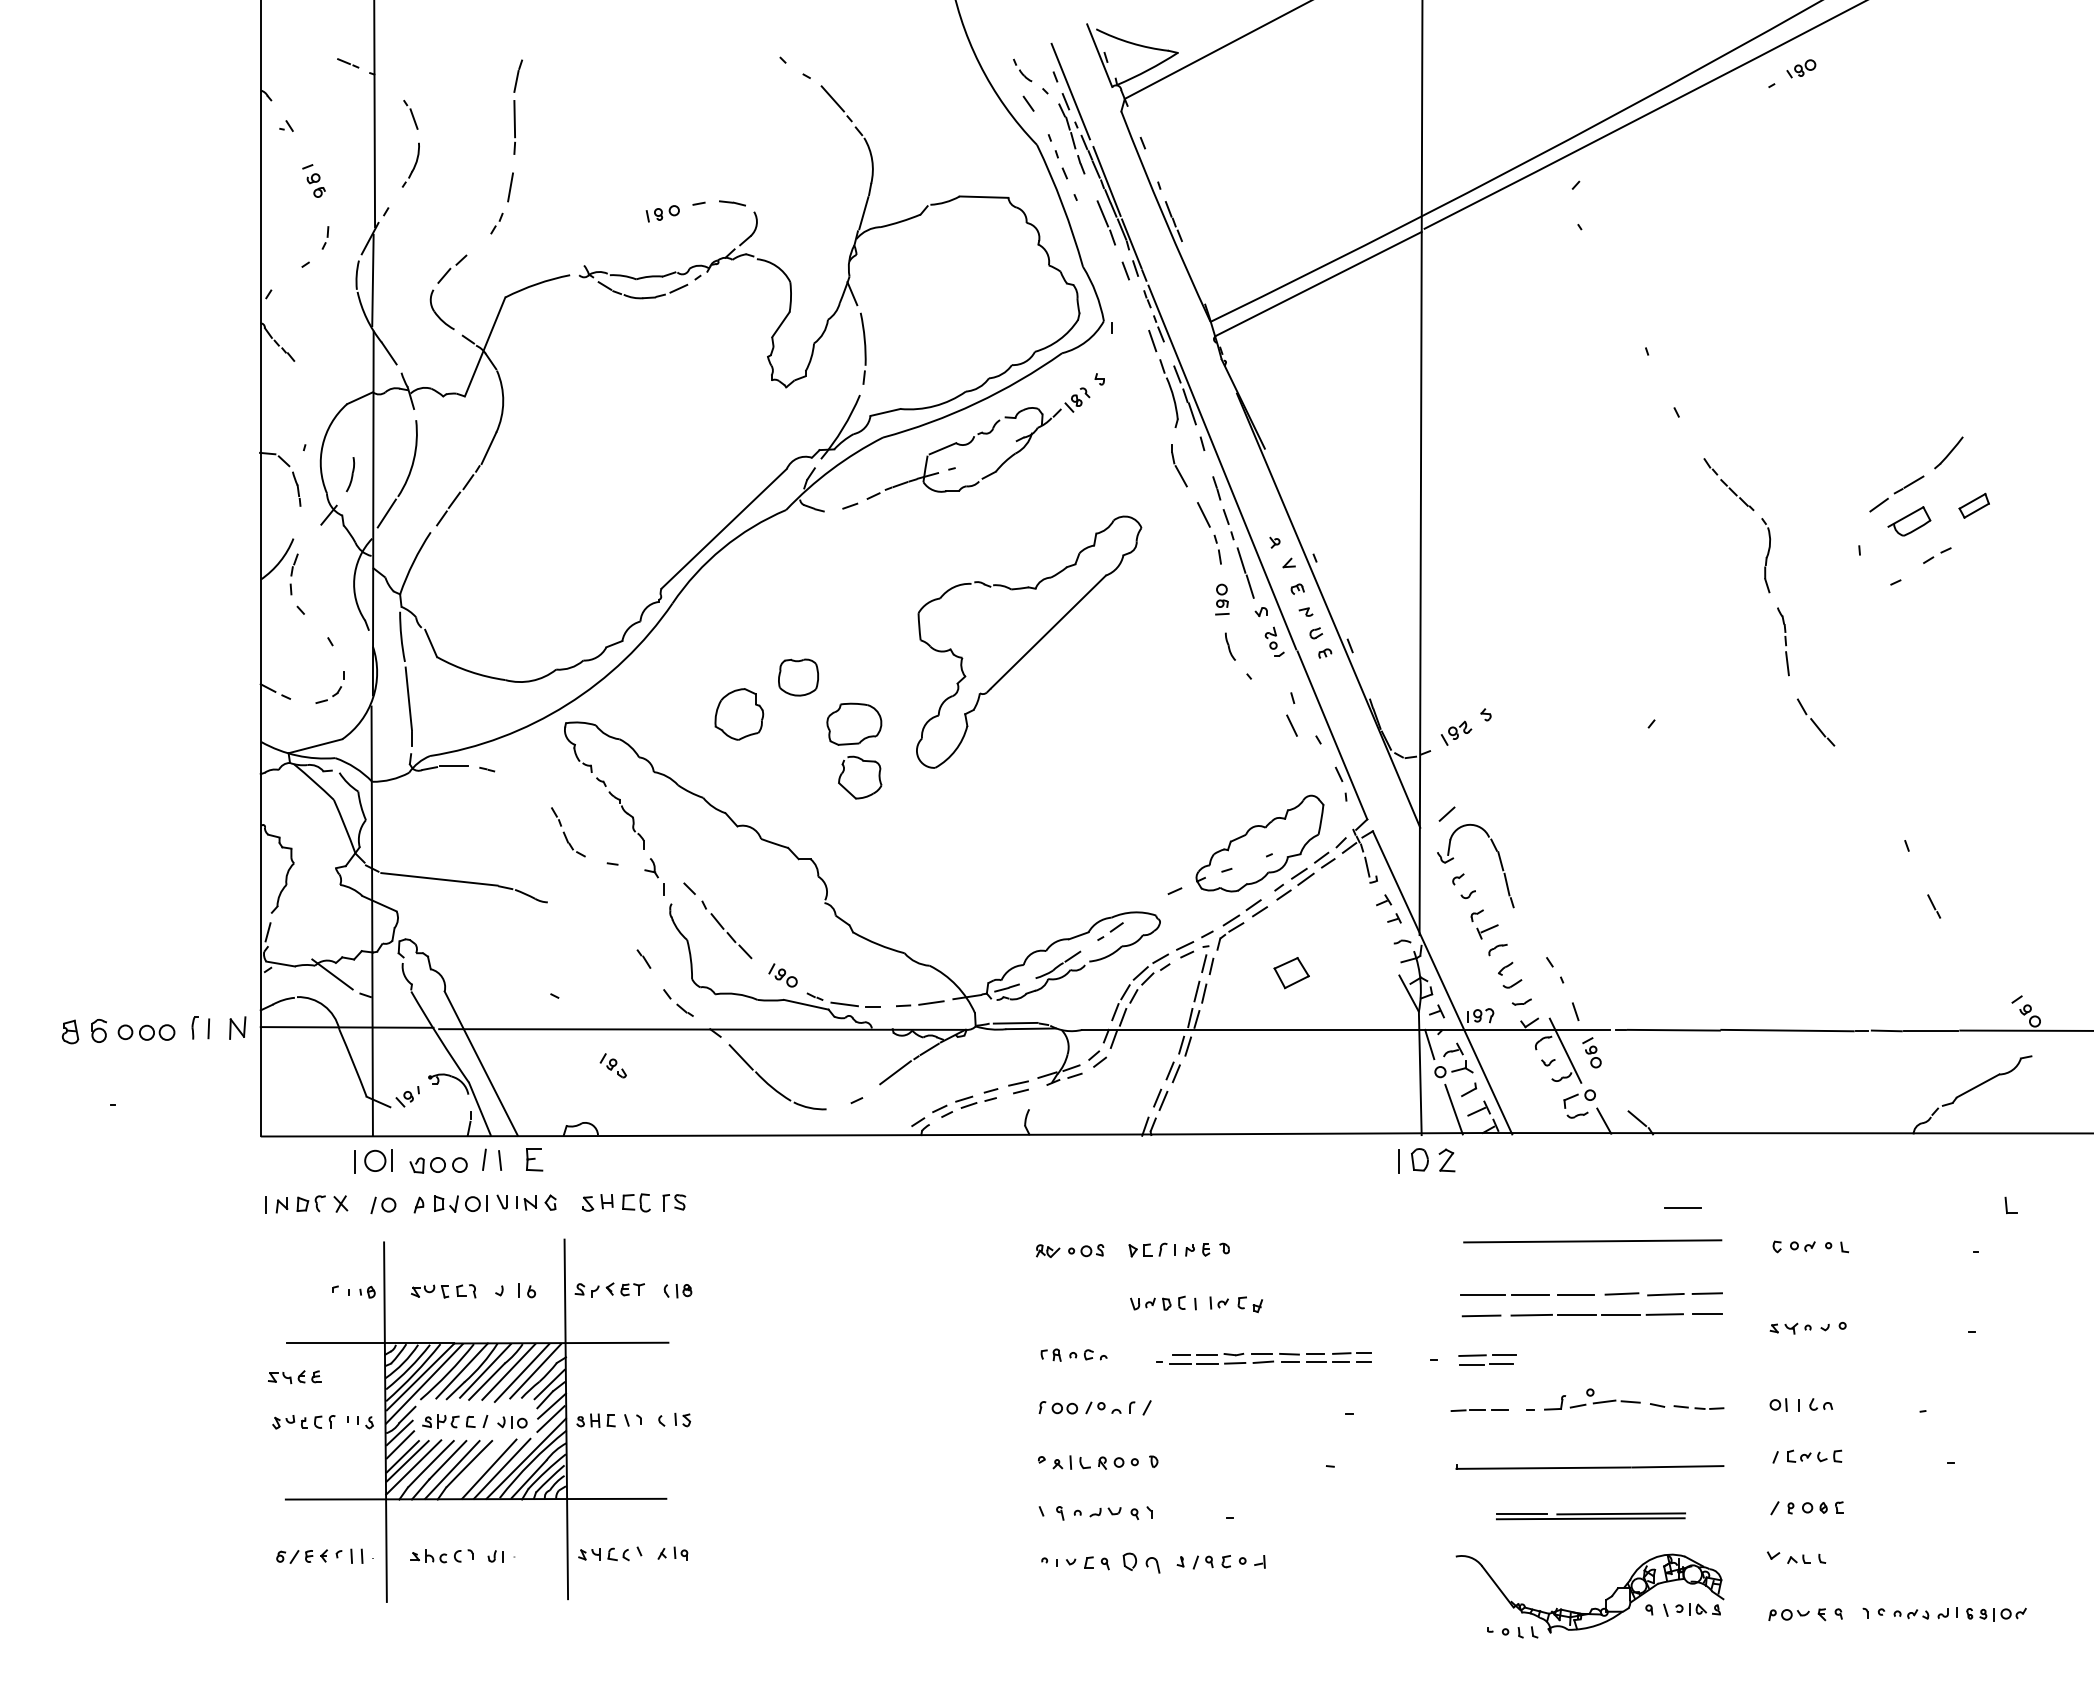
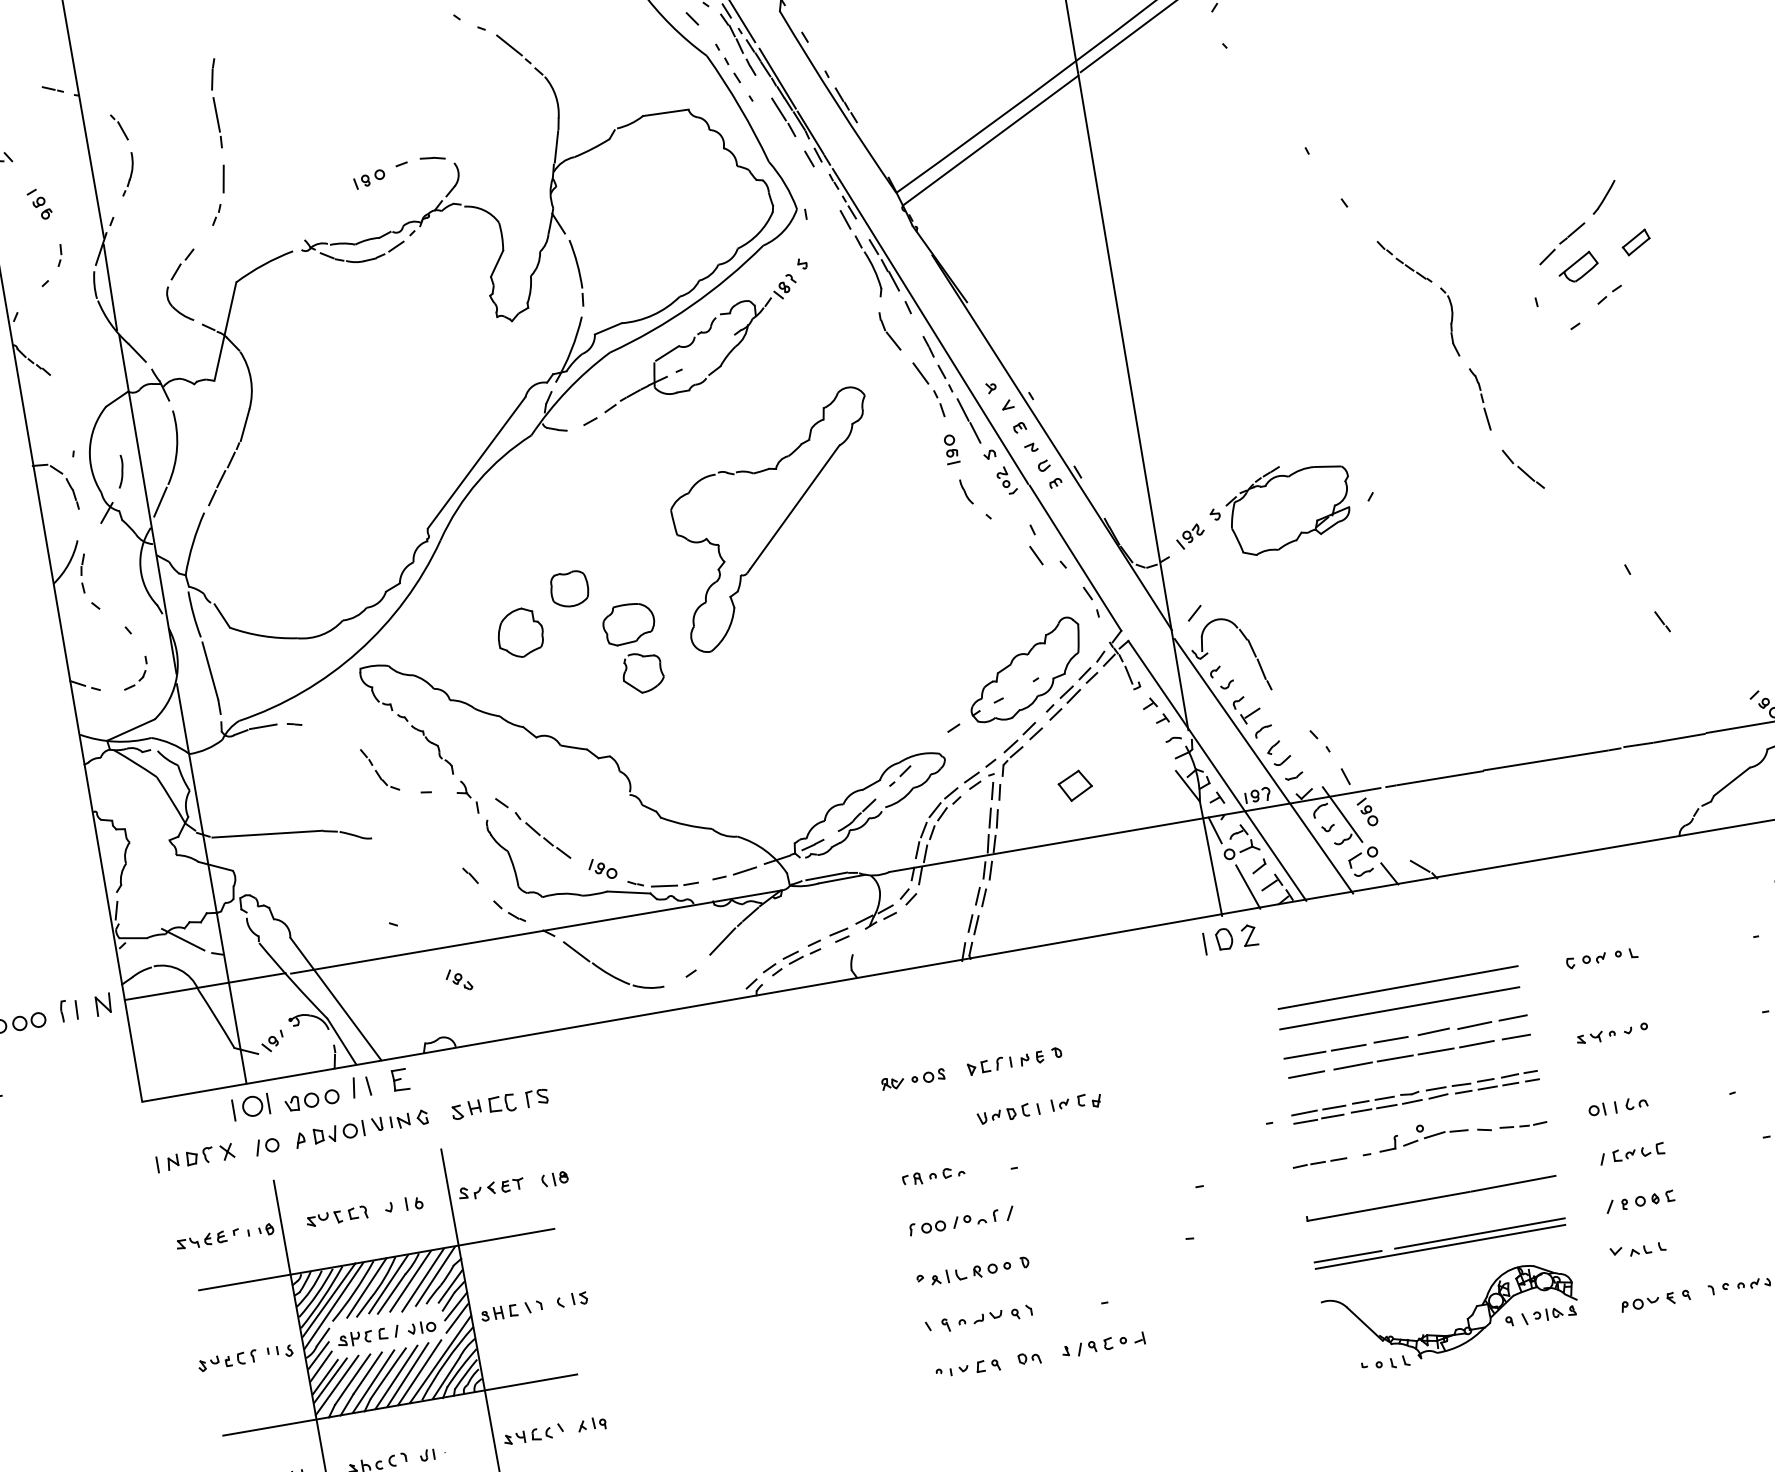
part: (1565, 720) -> (1289, 507), added
line: (1491, 986) -> (1263, 766), added
line: (1682, 1207) -> (1476, 941), removed
line: (1590, 1263) -> (1399, 1008), added
part: (1270, 1358) -> (1444, 1091), moved
part: (294, 1377) -> (201, 1241), moved
line: (476, 1469) -> (395, 1377), added
part: (1590, 1516) -> (1439, 1243), size x1.43
part: (1141, 1563) -> (1029, 1359), size x0.62

